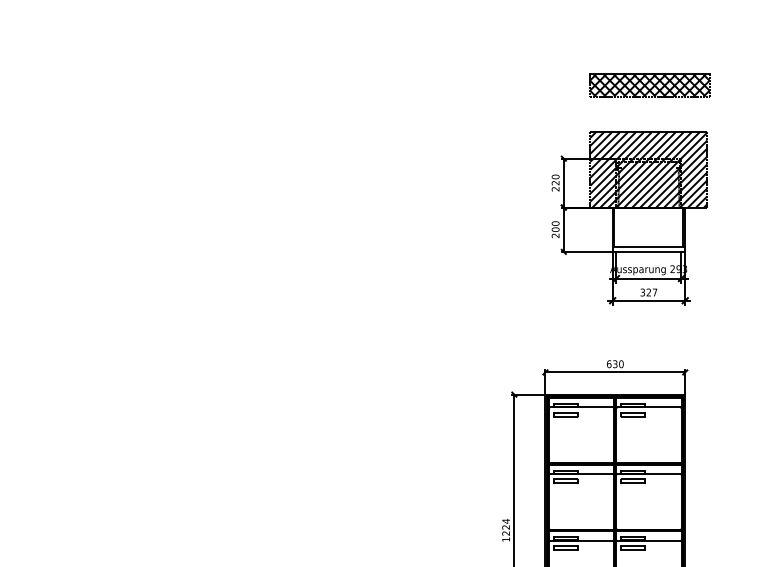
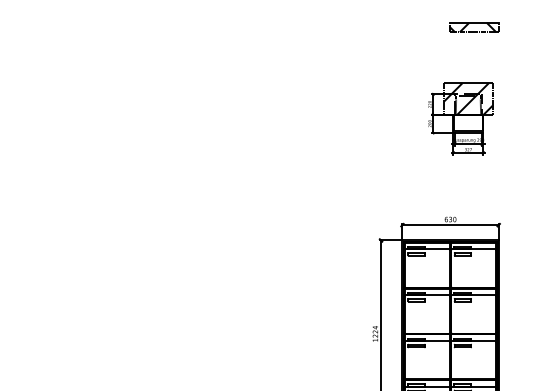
part: (650, 85) -> (474, 27), size x0.6
part: (629, 217) -> (460, 118), size x0.6

